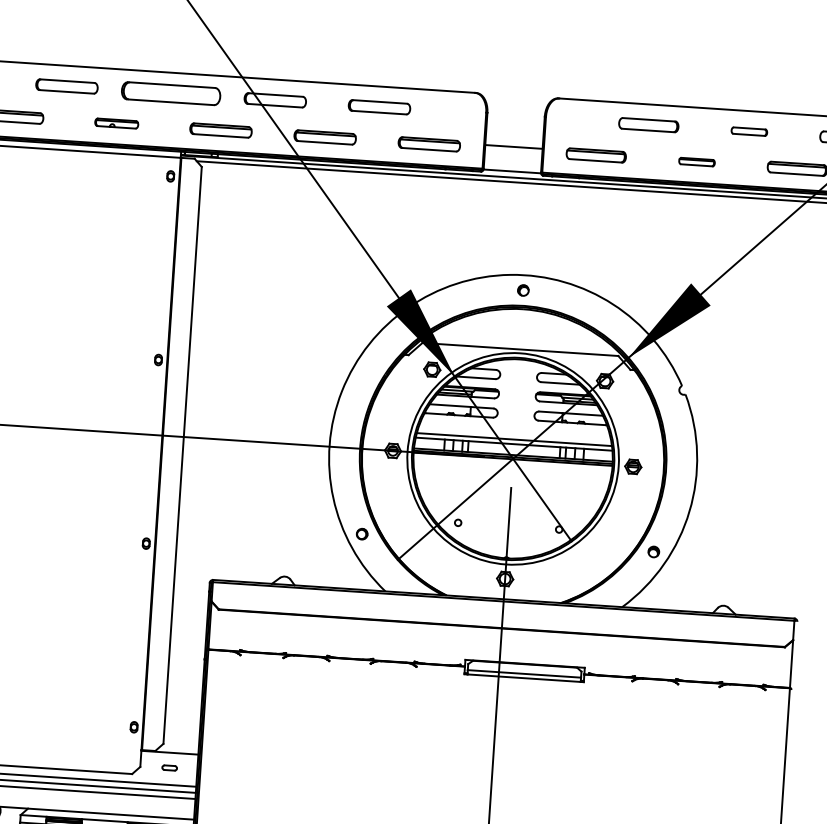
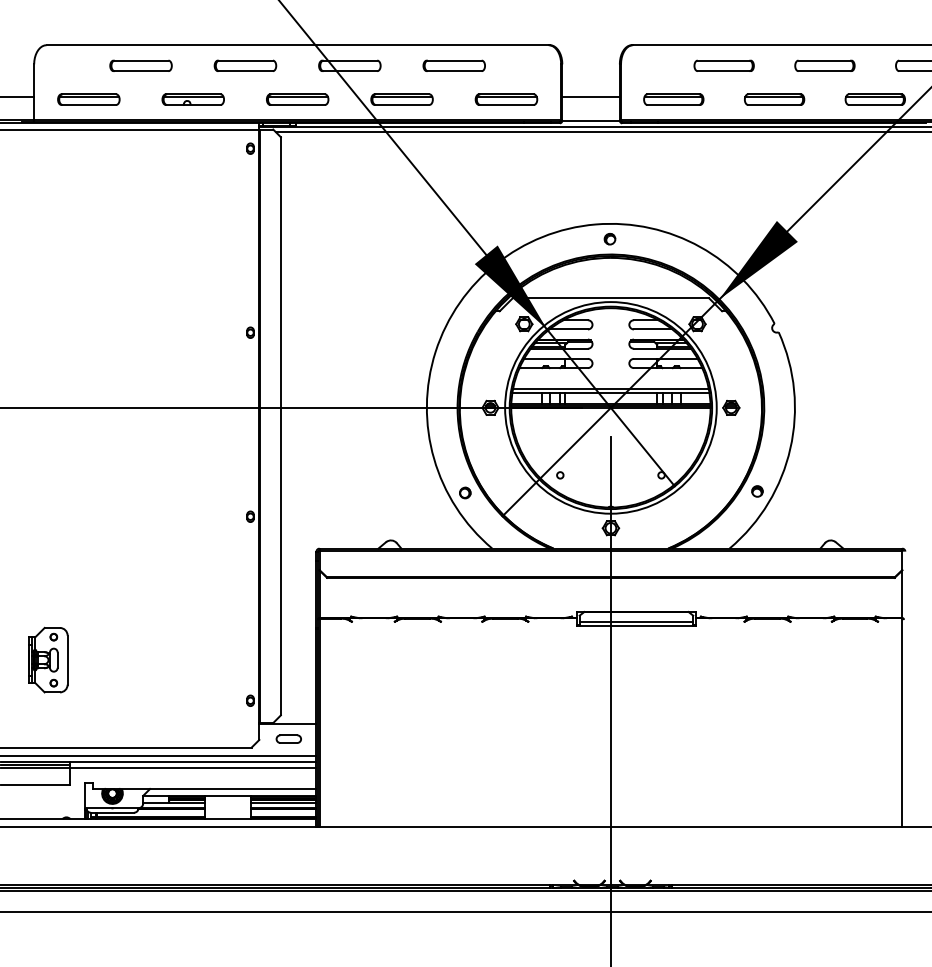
part: (171, 93) -> (245, 65), size x0.62
part: (116, 123) -> (192, 99), size x1.43
part: (748, 131) -> (824, 65), size x1.67
part: (696, 162) -> (774, 99), size x1.67
part: (169, 767) -> (288, 738), size x1.67

